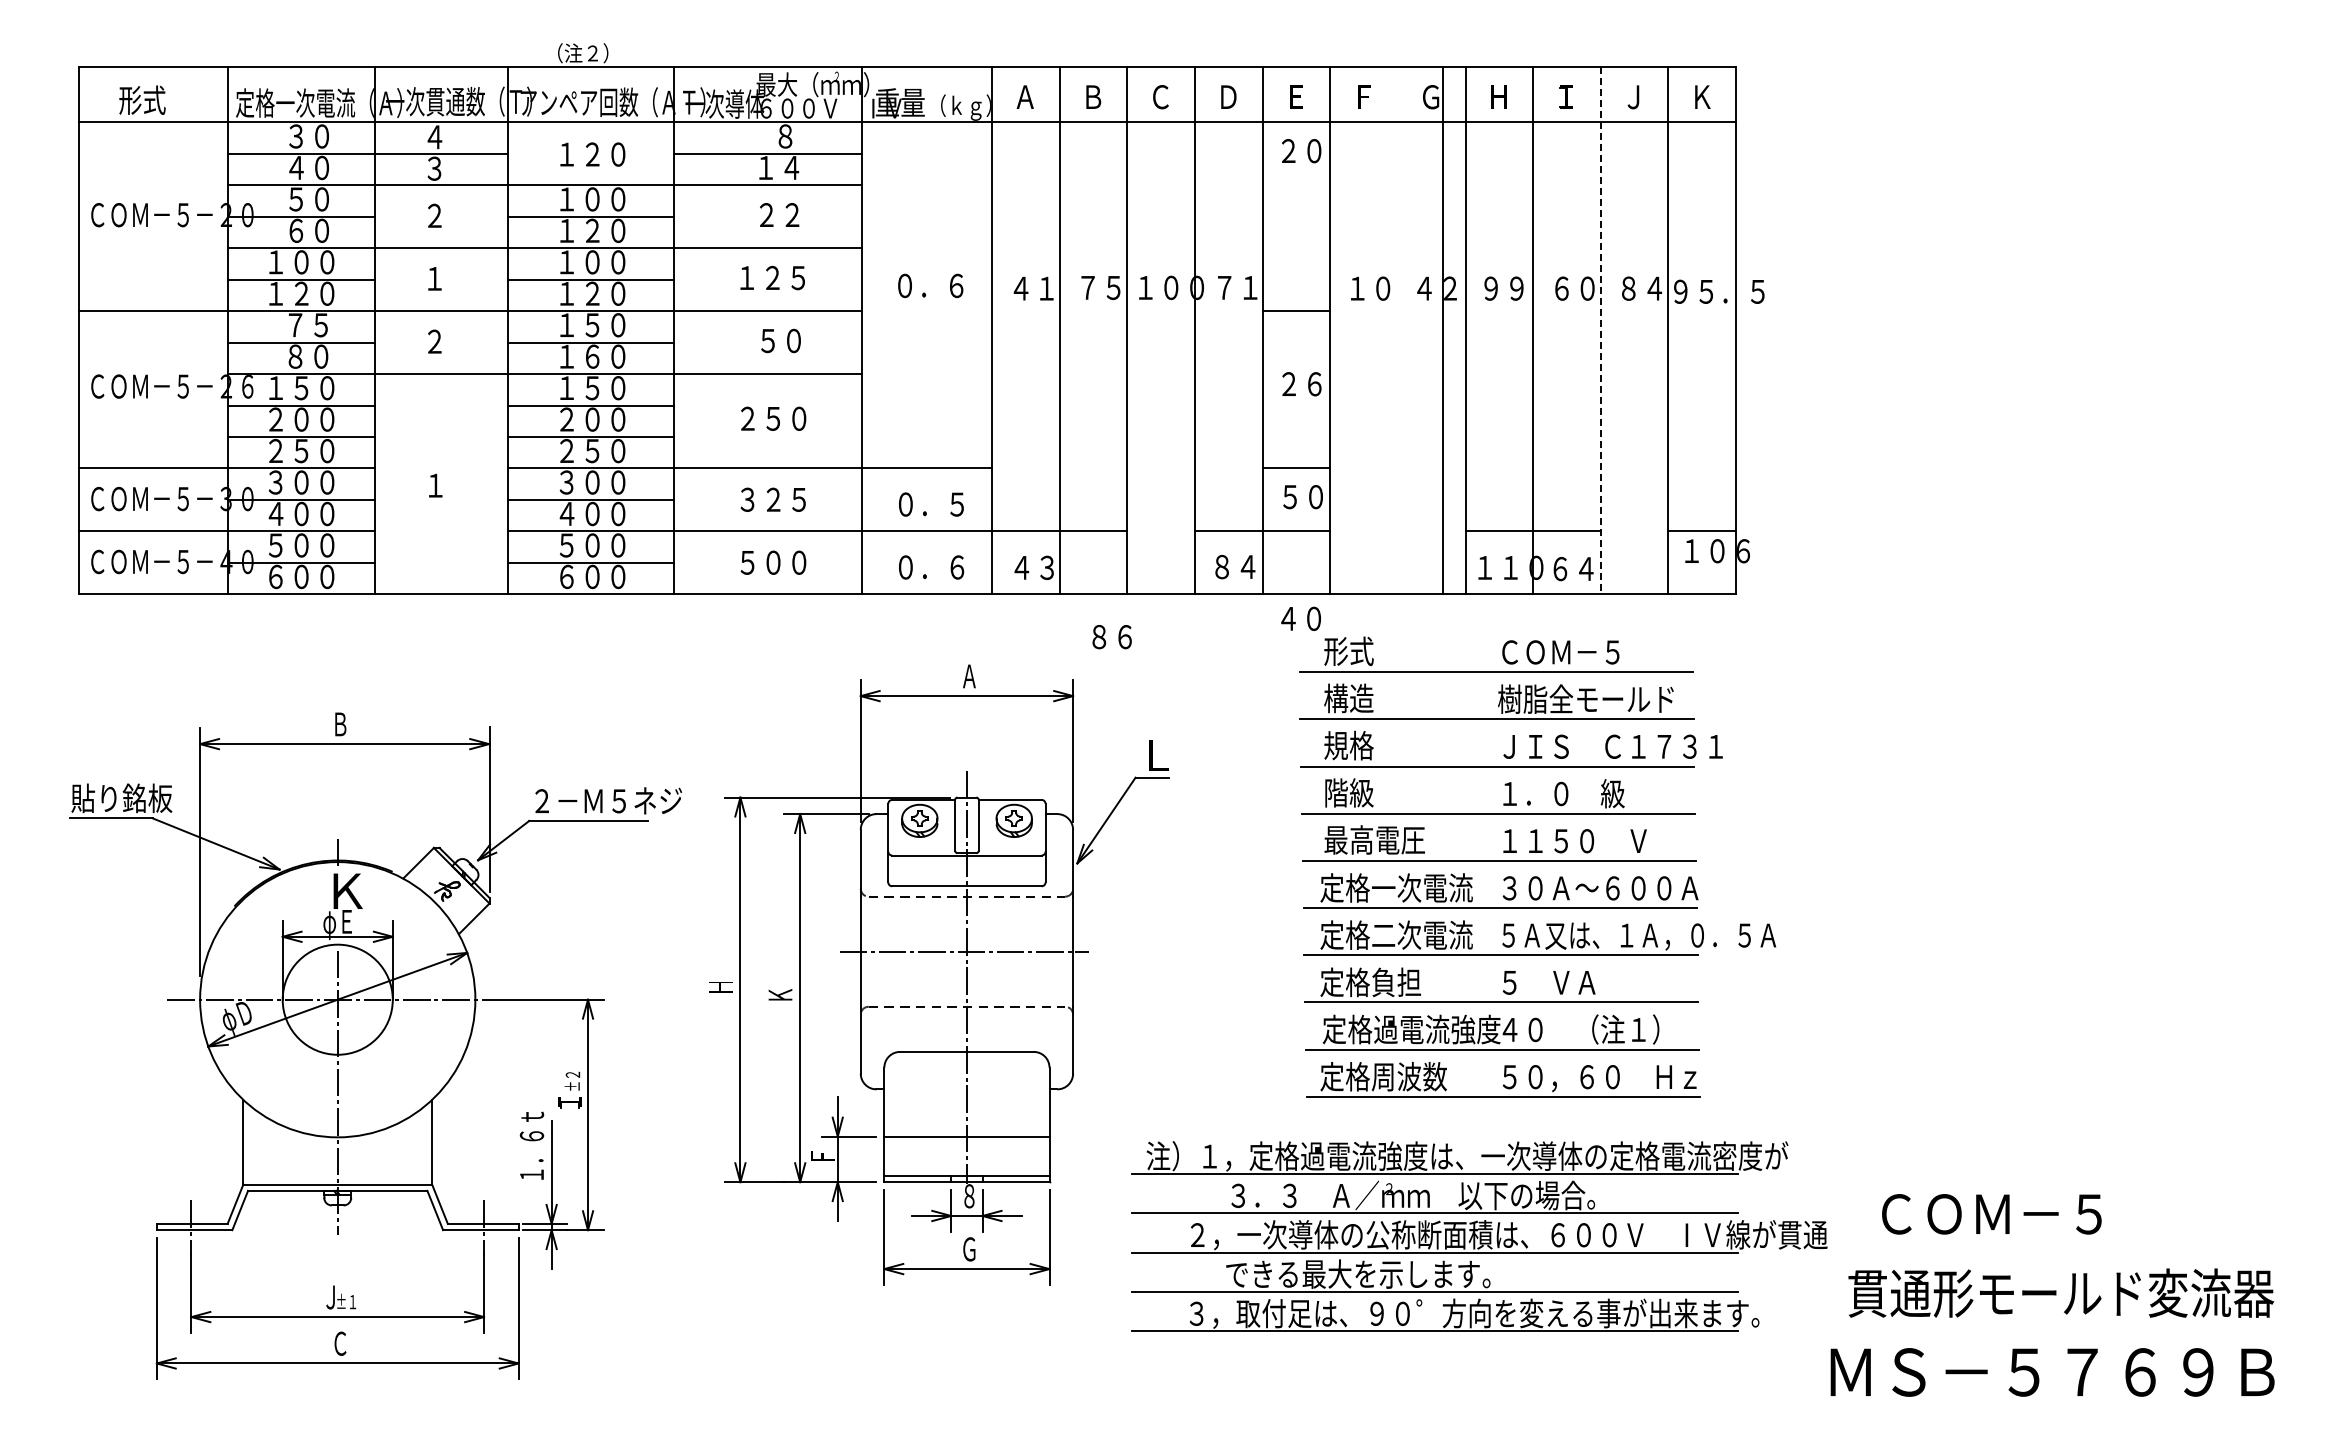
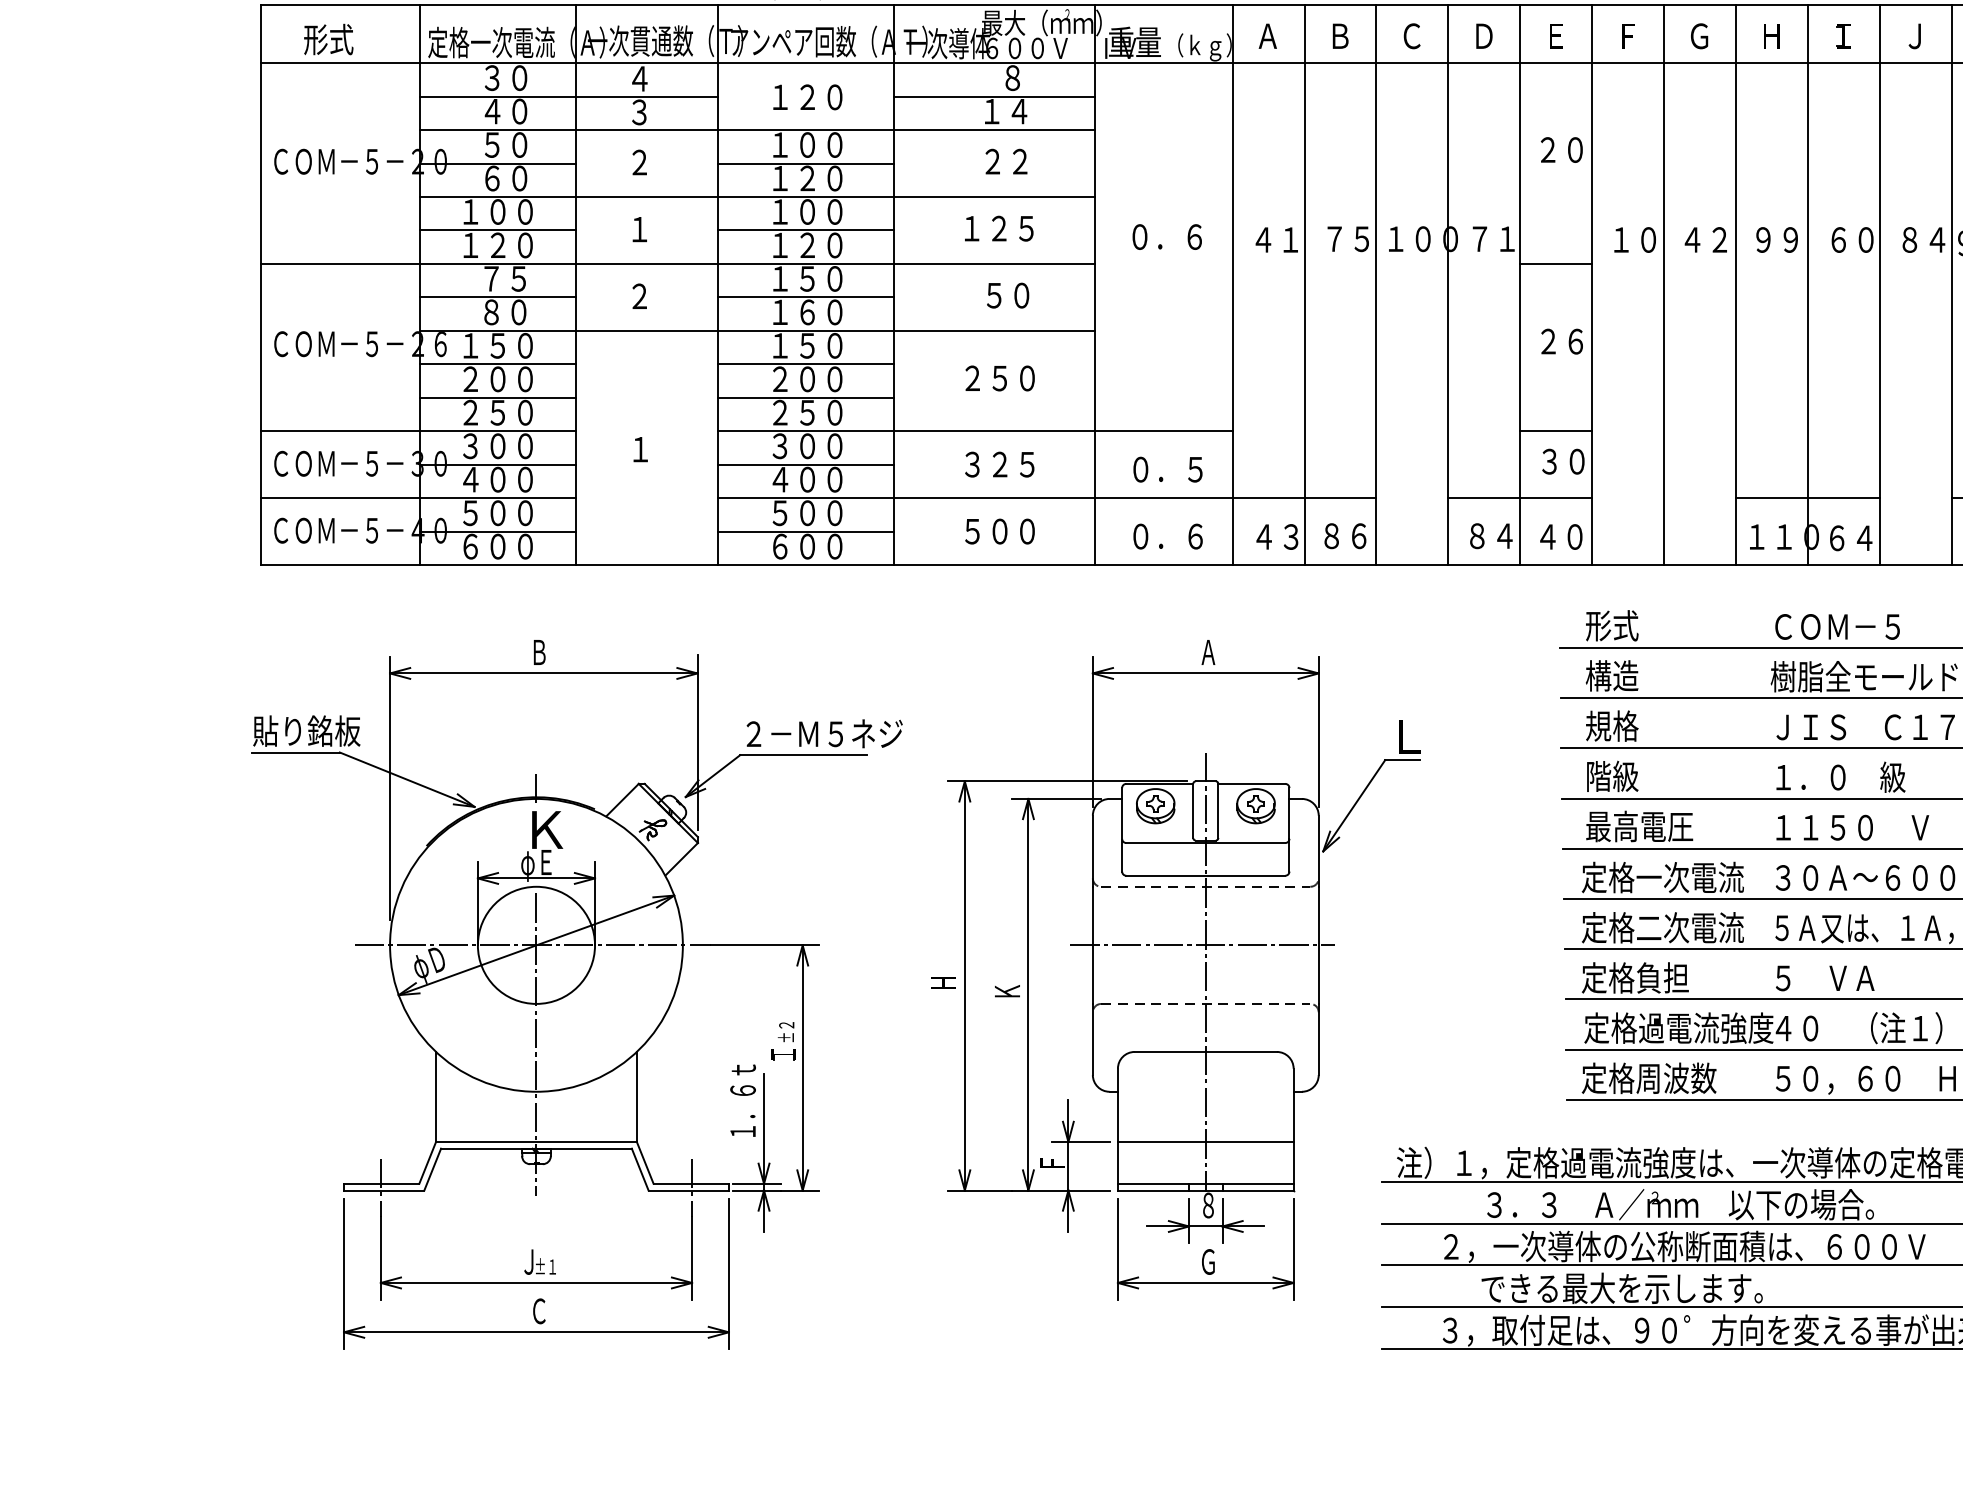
text: (1301, 151) -> (1561, 150), moved
line: (1442, 330) -> (1663, 284), moved
line: (1600, 331) -> (1879, 285), dashed -> solid
text: (1289, 496) -> (1548, 461), ５０ -> ３０
text: (1300, 618) -> (1560, 536), moved
text: (1111, 637) -> (1344, 536), moved
part: (375, 1045) -> (576, 994), moved

